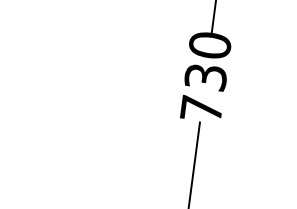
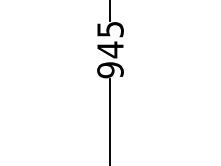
text: (206, 76) -> (110, 49), 730 -> 945

